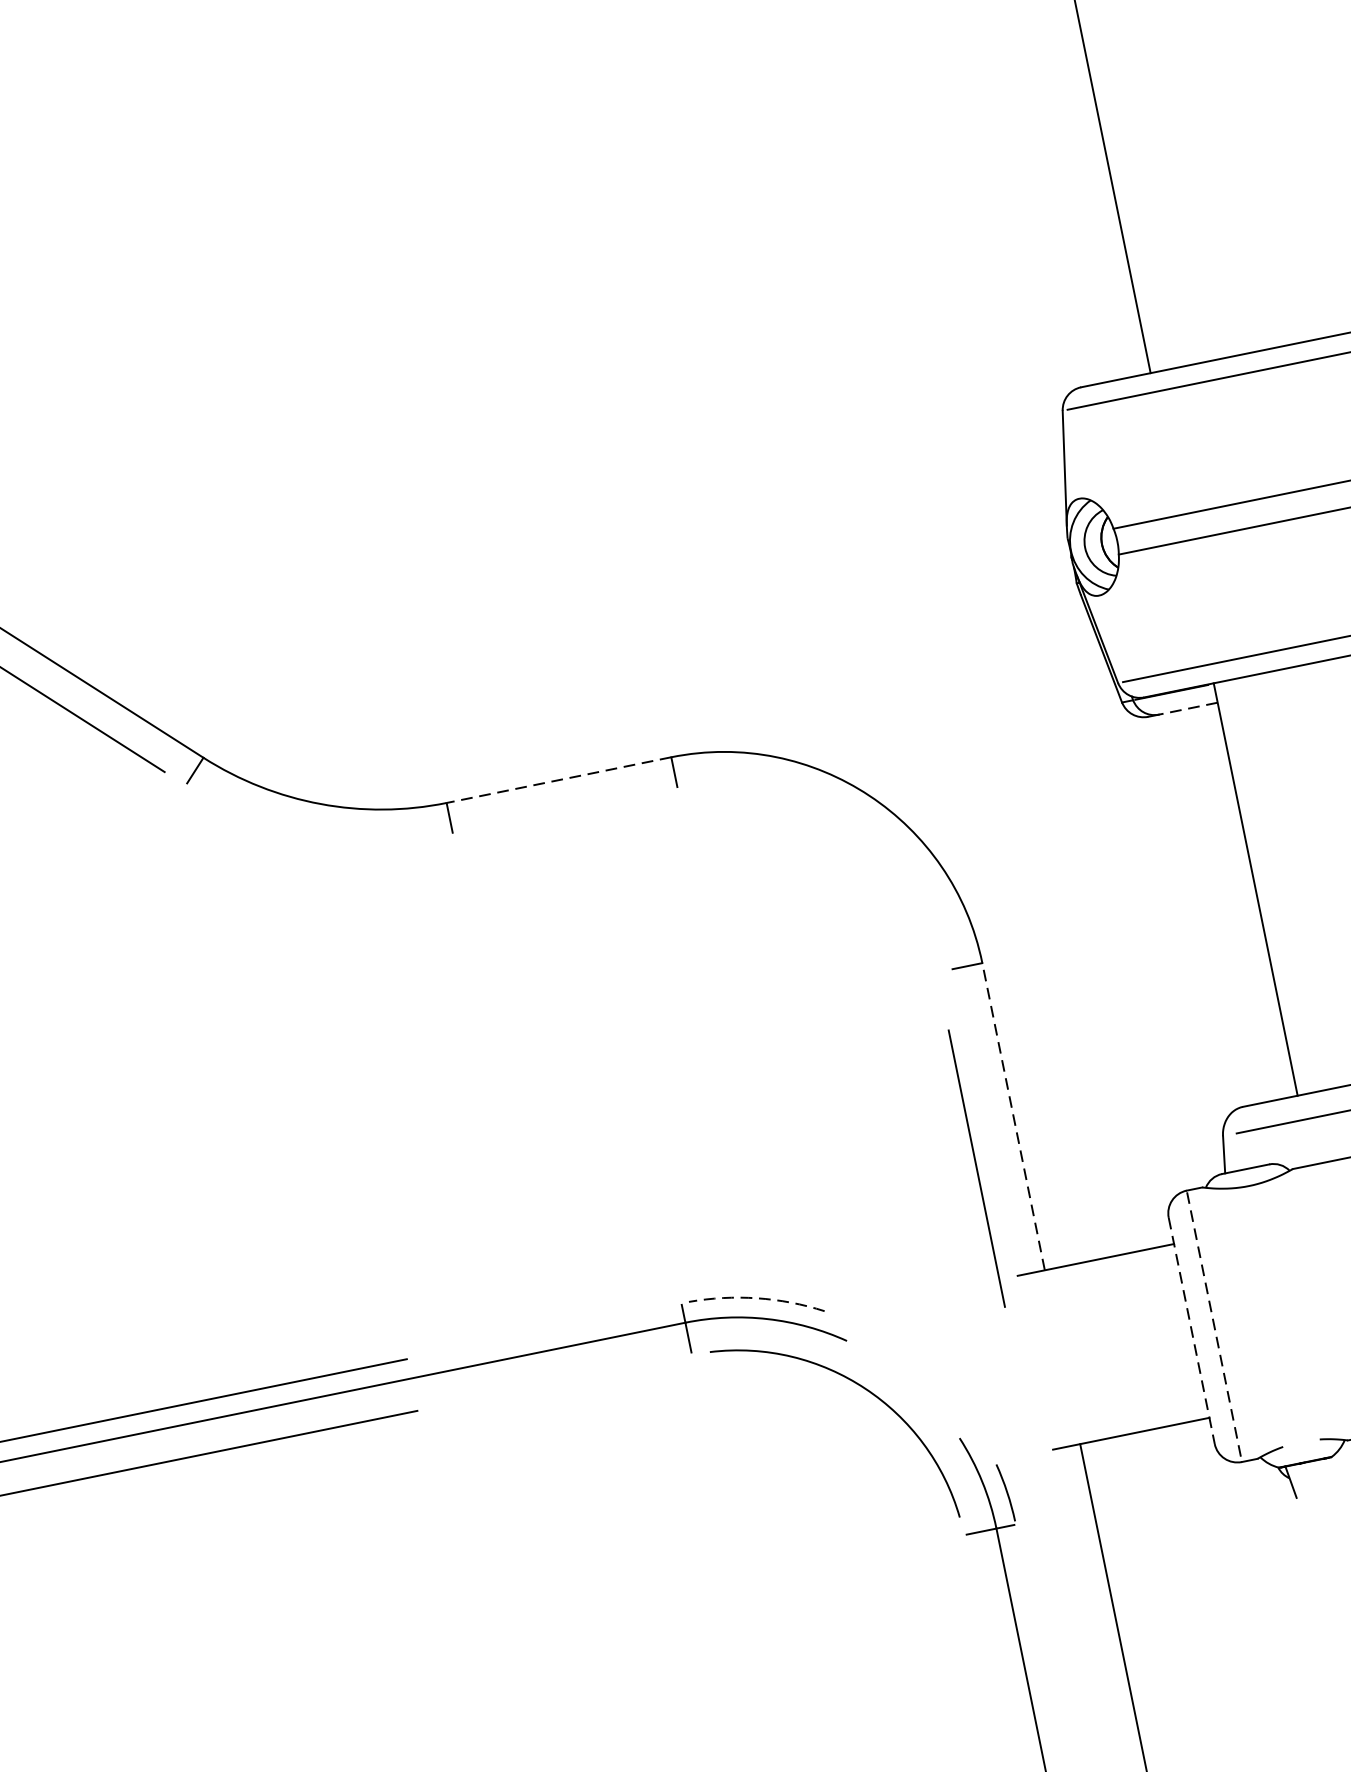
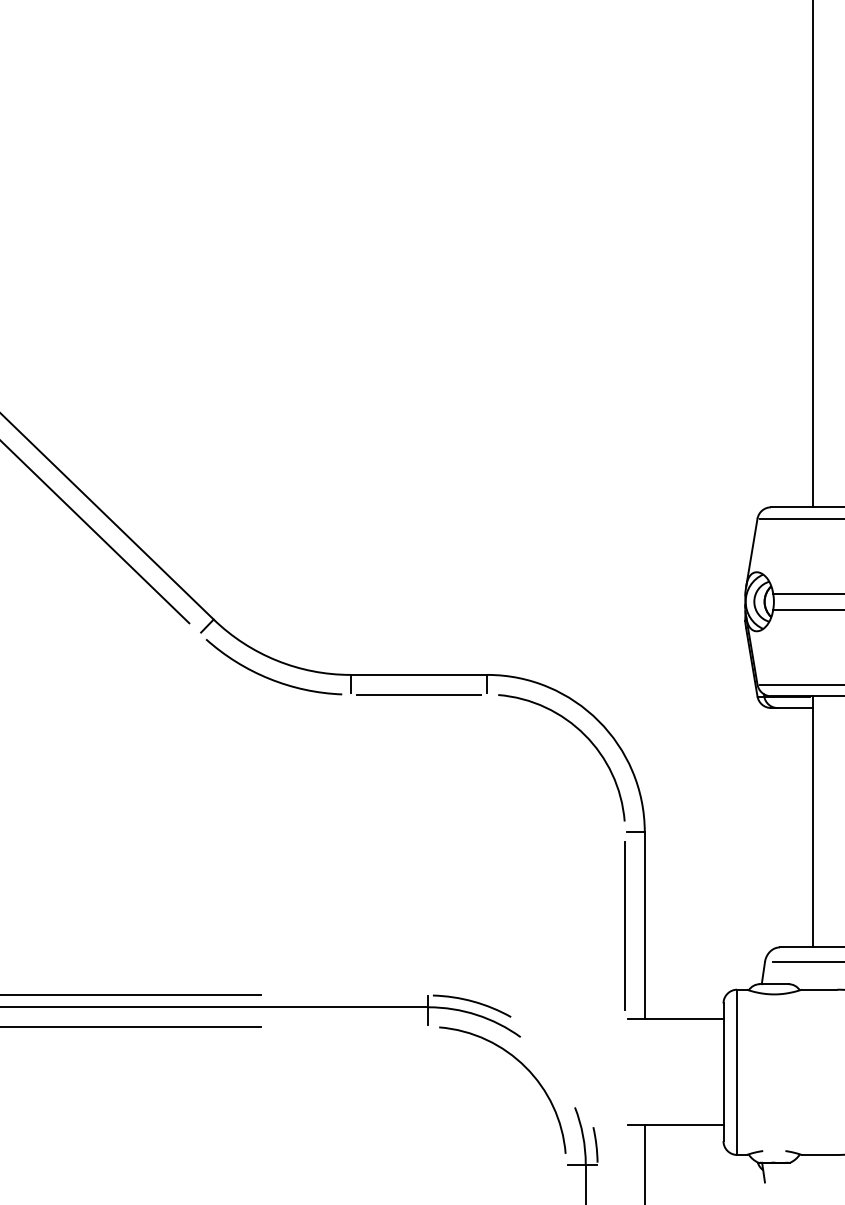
line: (1188, 709) -> (795, 708), dashed -> solid
line: (558, 779) -> (418, 674), dashed -> solid
line: (564, 812) -> (418, 694), added
arc: (849, 824) -> (583, 735), added
arc: (314, 834) -> (269, 677), added
line: (1012, 1116) -> (644, 925), dashed -> solid
line: (975, 1168) -> (624, 925), moved
arc: (757, 1298) -> (473, 1001), dashed -> solid
line: (1214, 1326) -> (737, 1072), dashed -> solid
line: (1191, 1331) -> (723, 1072), dashed -> solid

